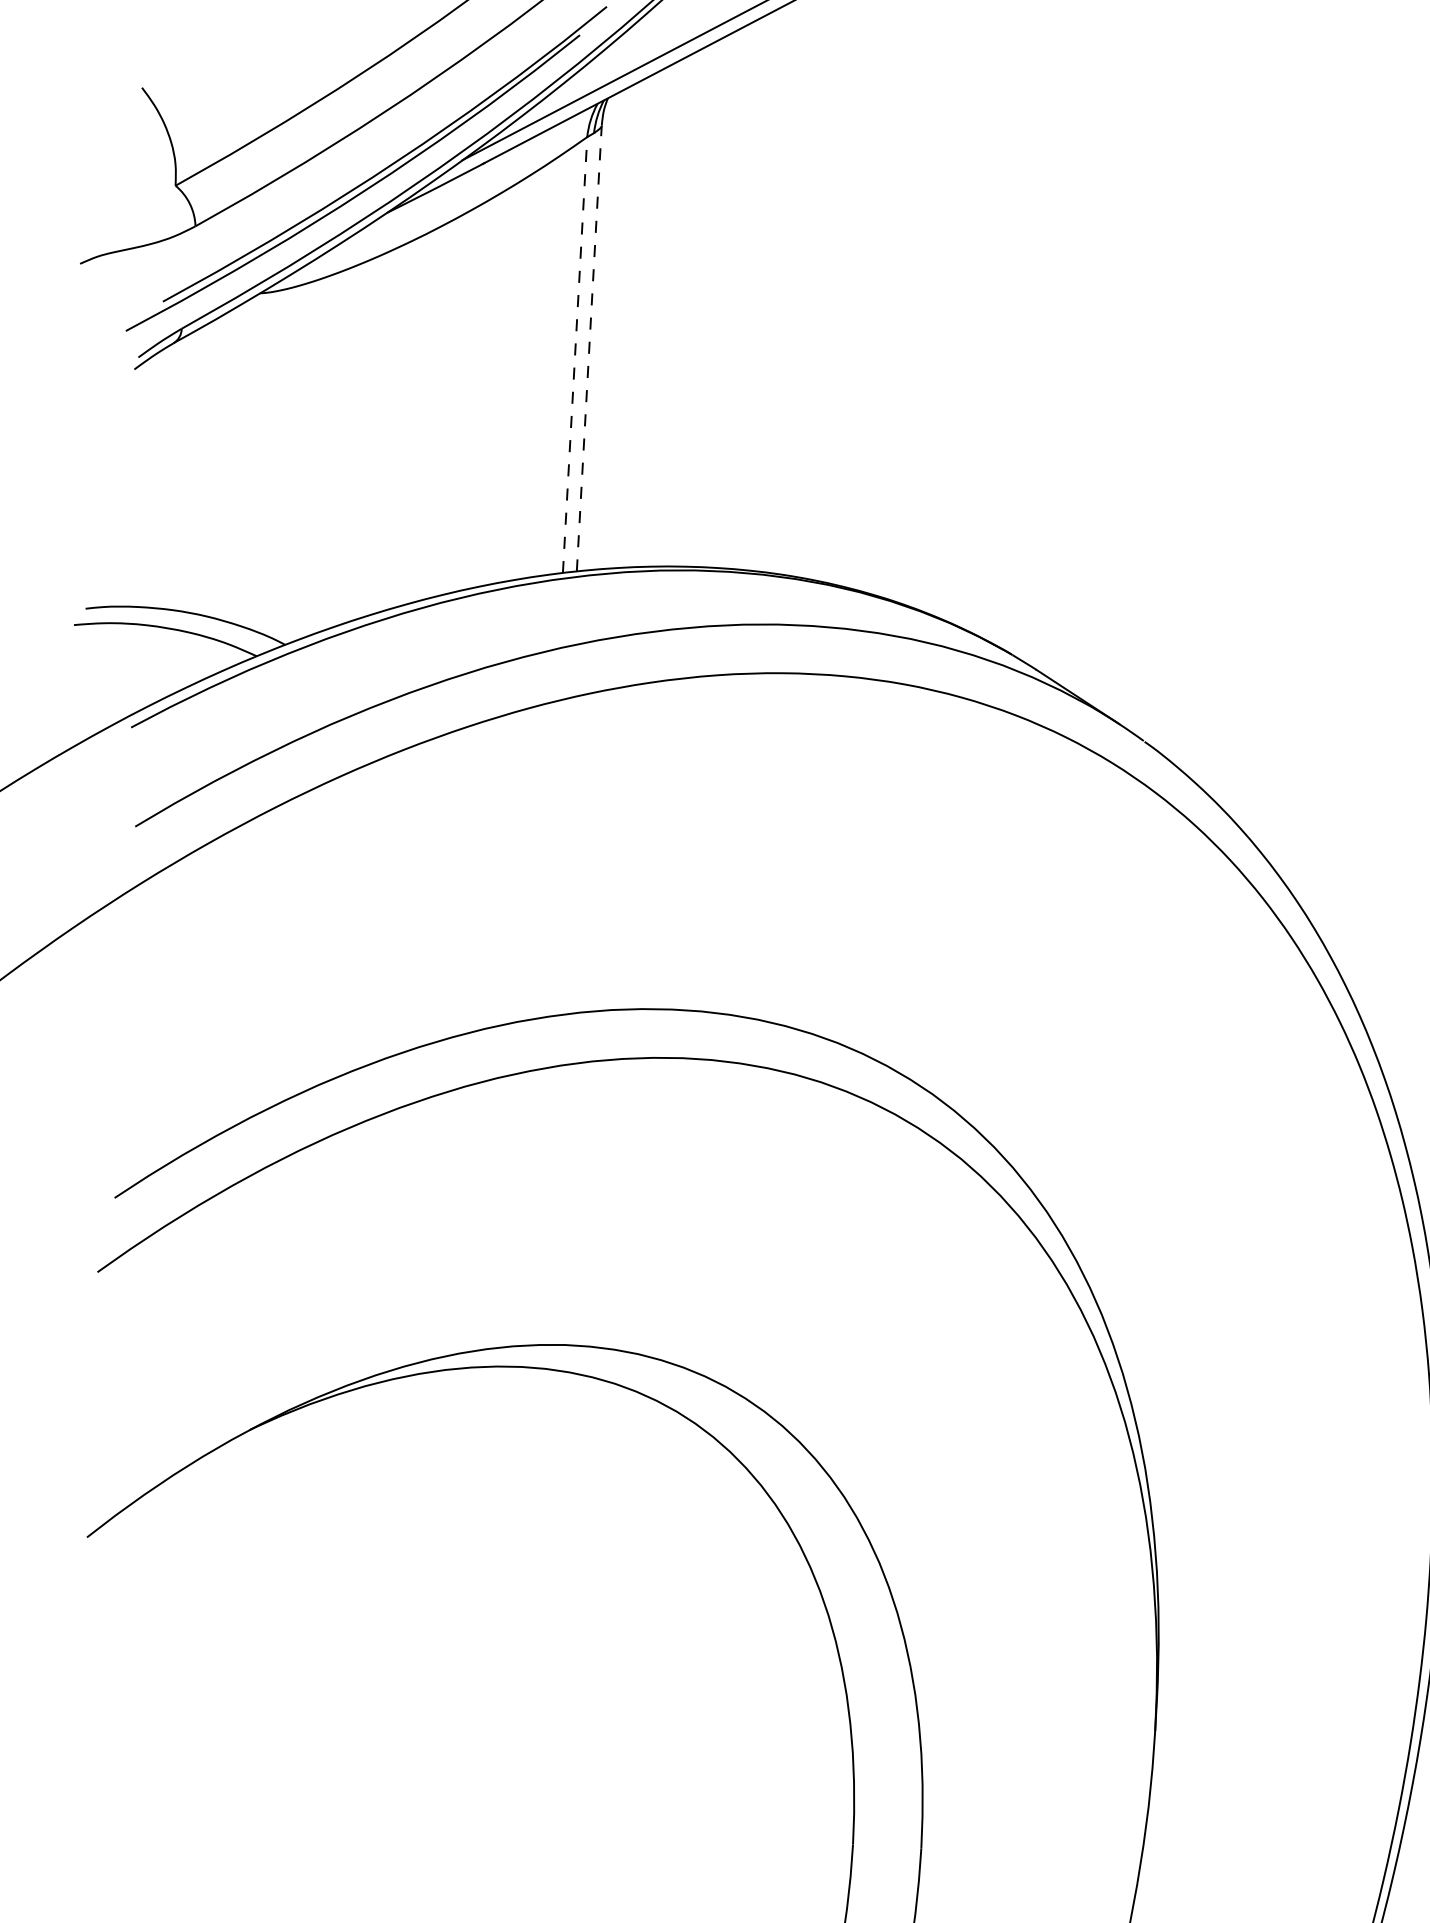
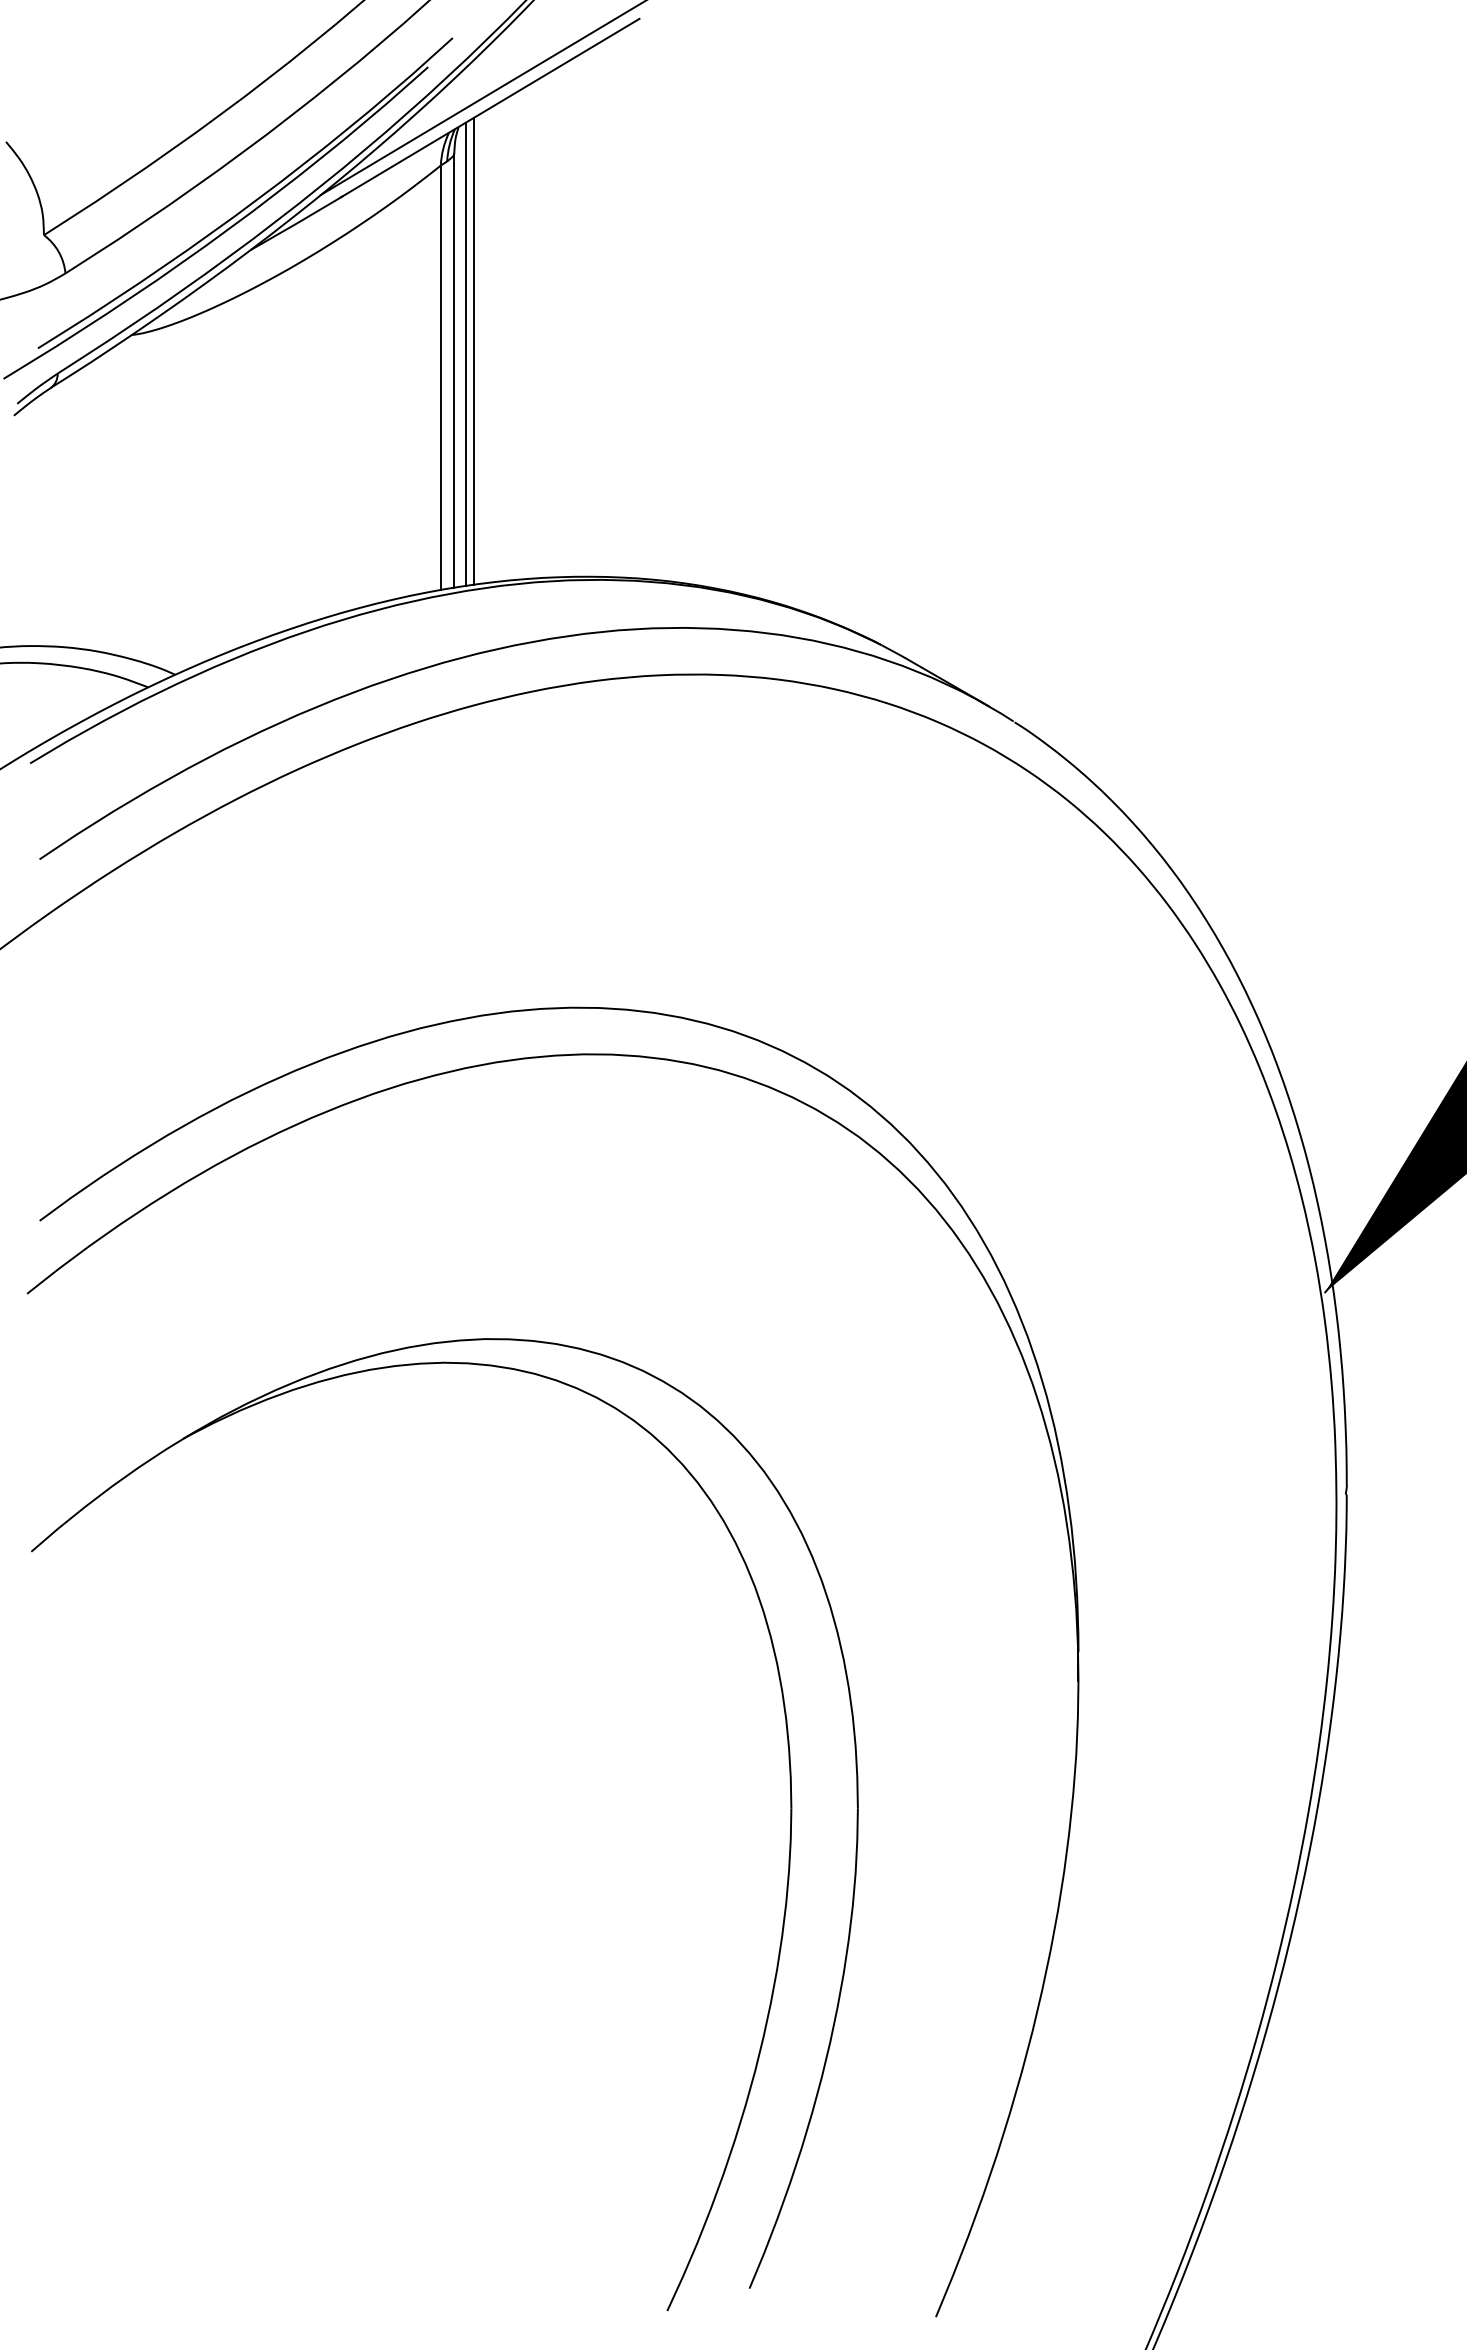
line: (611, 328) -> (474, 350), added
line: (601, 331) -> (465, 353), added
line: (589, 348) -> (454, 370), dashed -> solid
line: (574, 354) -> (440, 377), dashed -> solid

